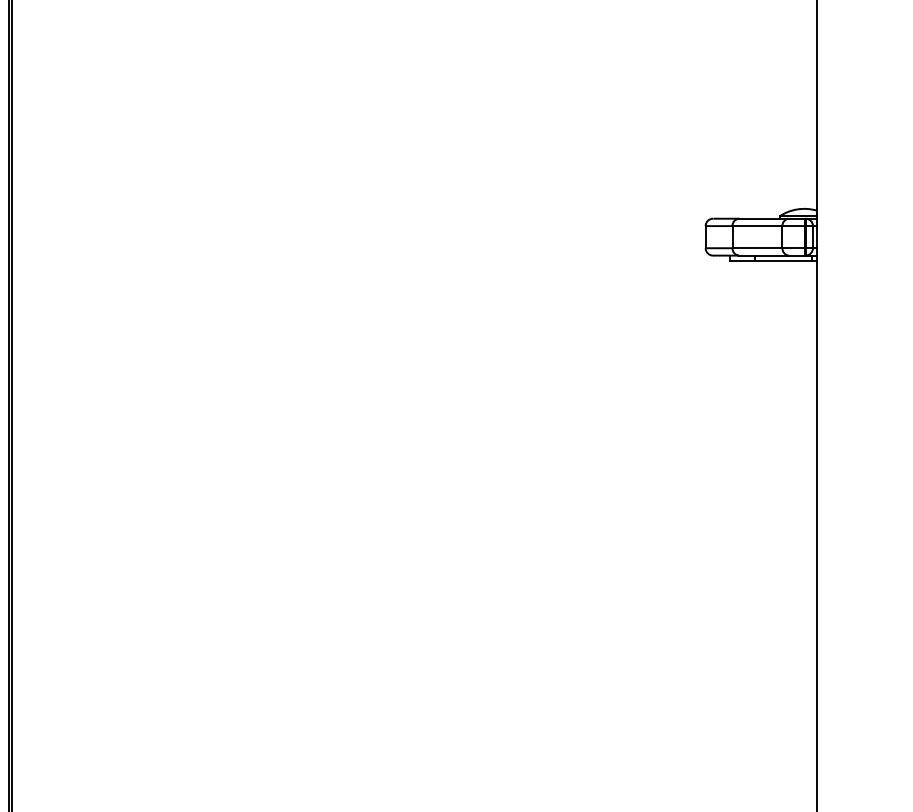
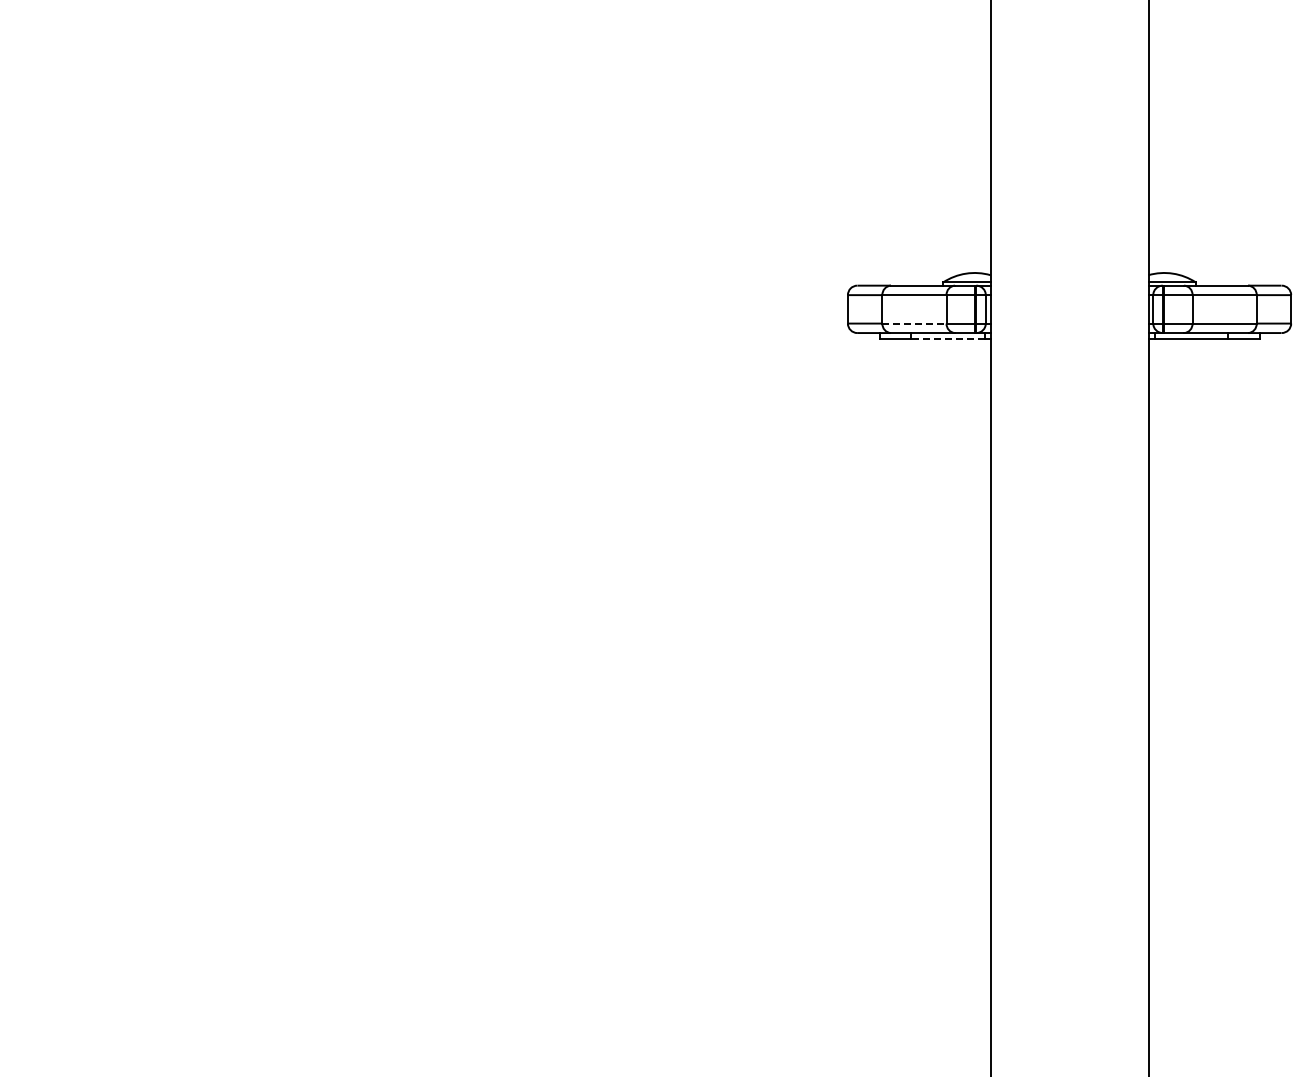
line: (758, 248) -> (915, 323), solid -> dashed
line: (783, 260) -> (947, 339), solid -> dashed

